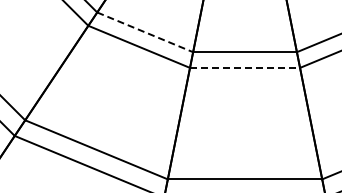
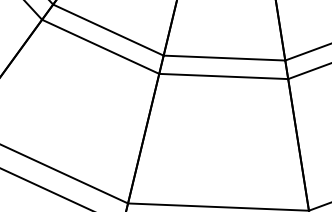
line: (145, 32) -> (108, 30), dashed -> solid
line: (245, 67) -> (224, 76), dashed -> solid

